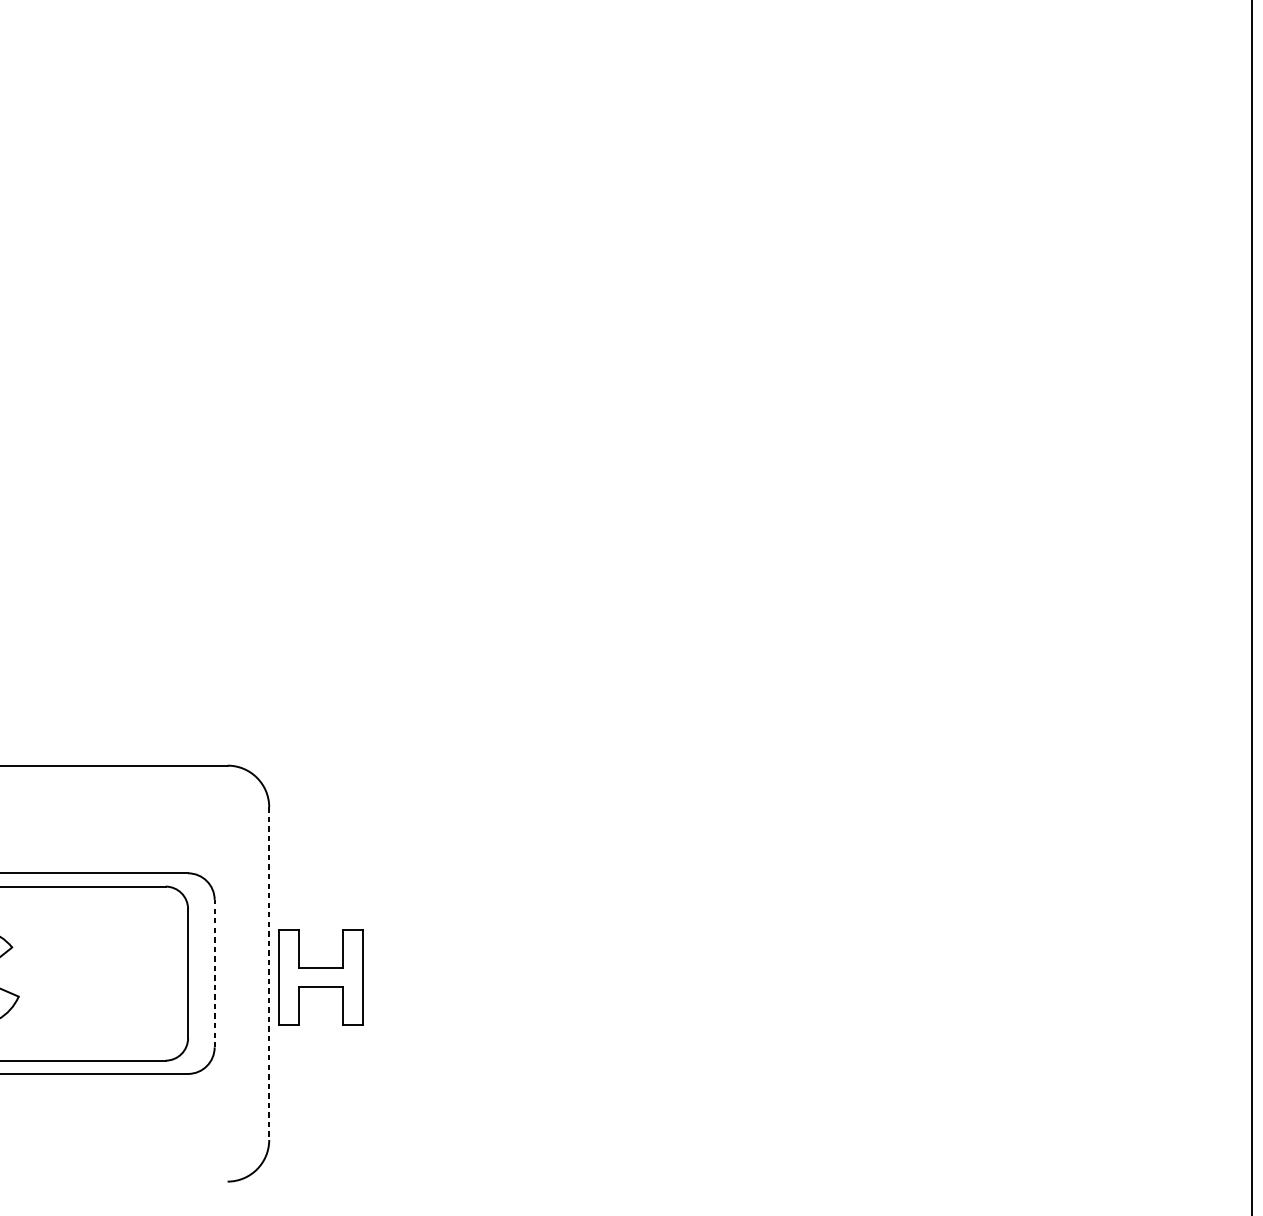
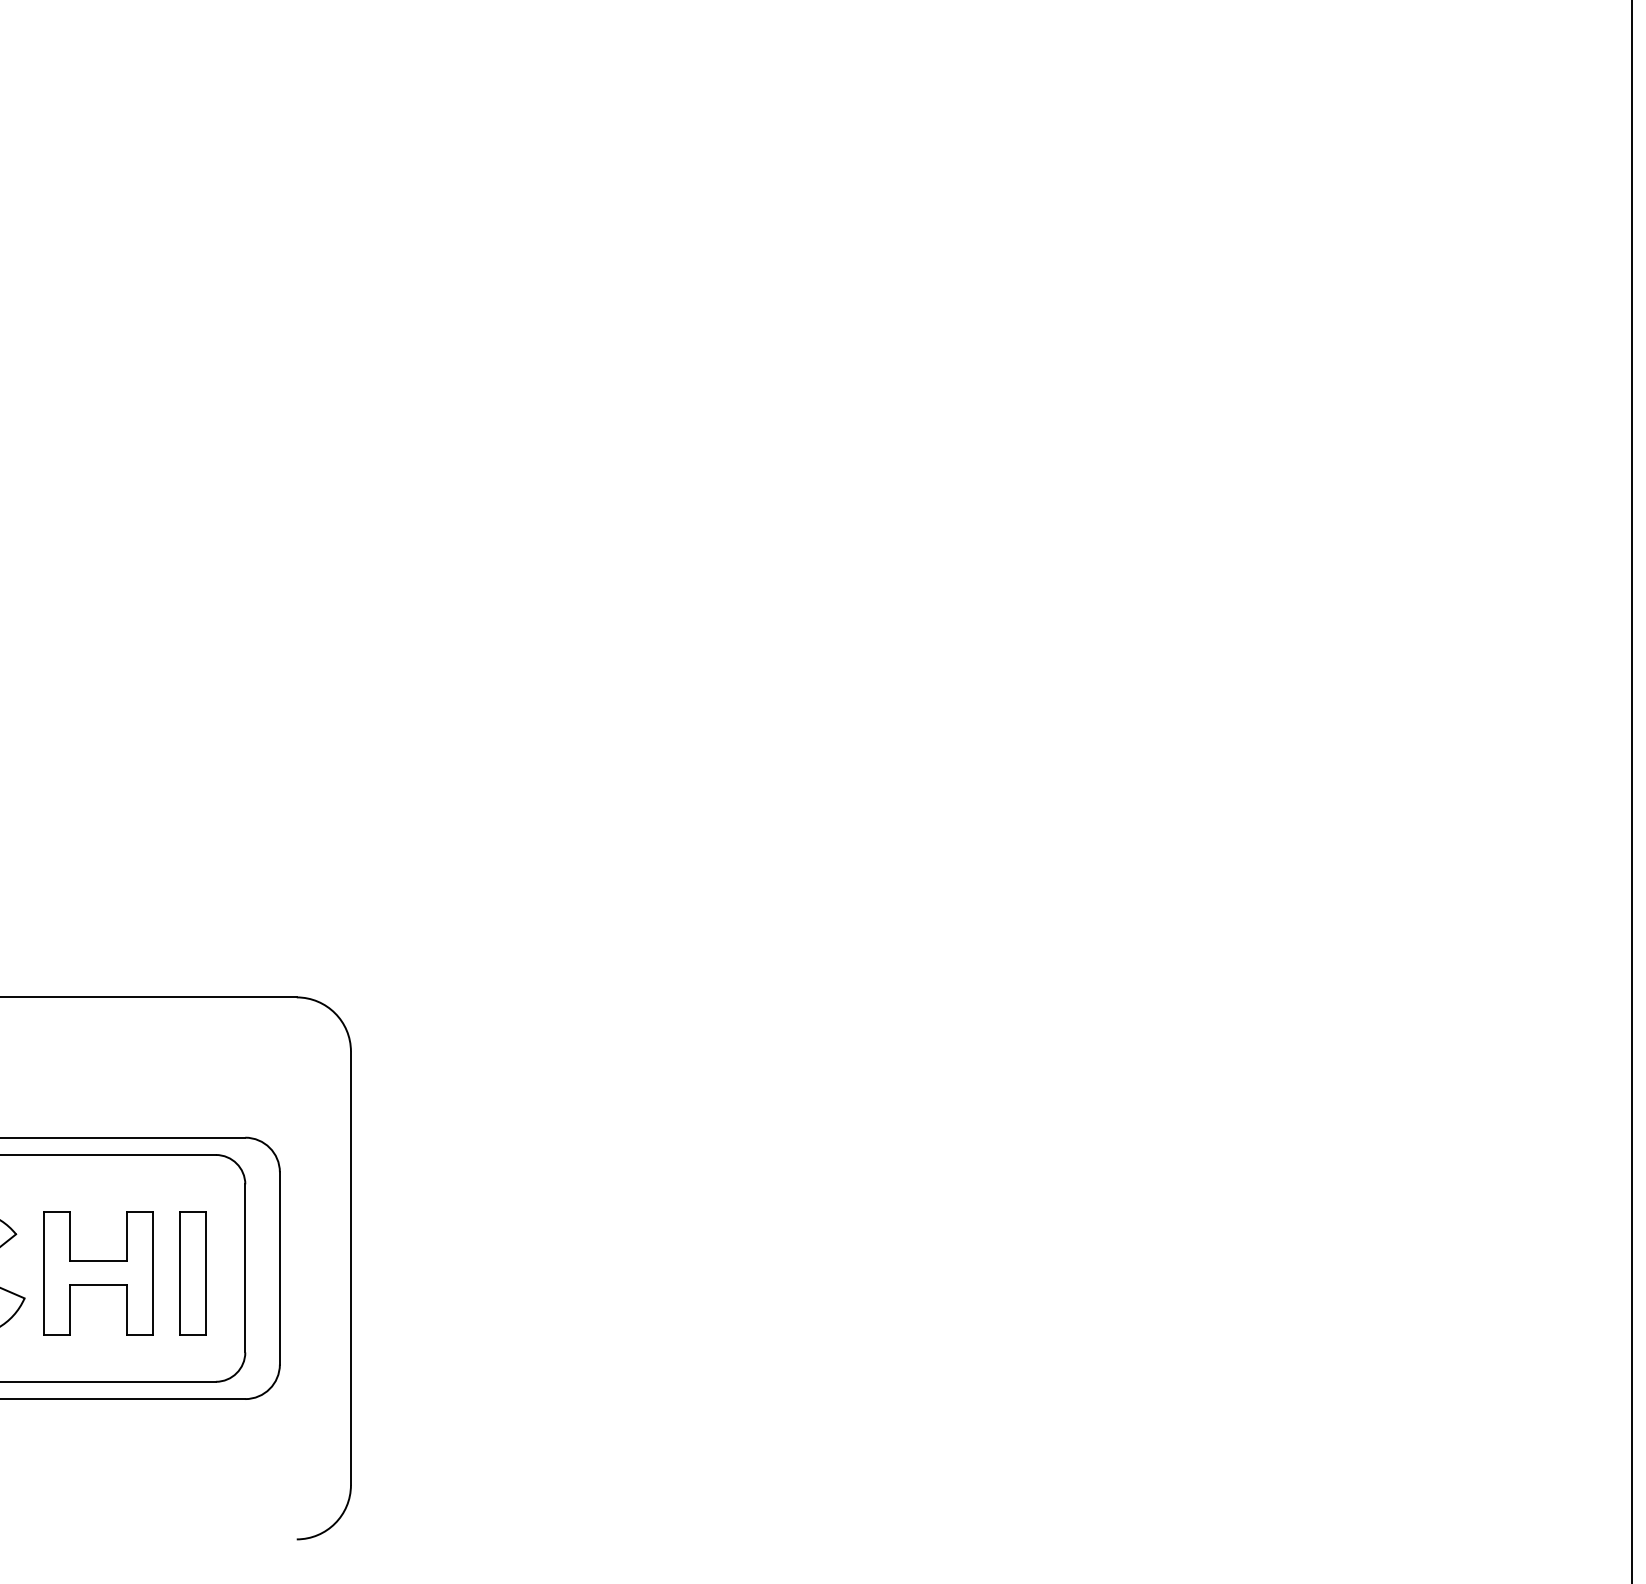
line: (214, 972) -> (279, 1267), dashed -> solid
line: (268, 973) -> (350, 1268), dashed -> solid
part: (147, 977) -> (192, 1273), added
part: (321, 977) -> (98, 1273), moved

